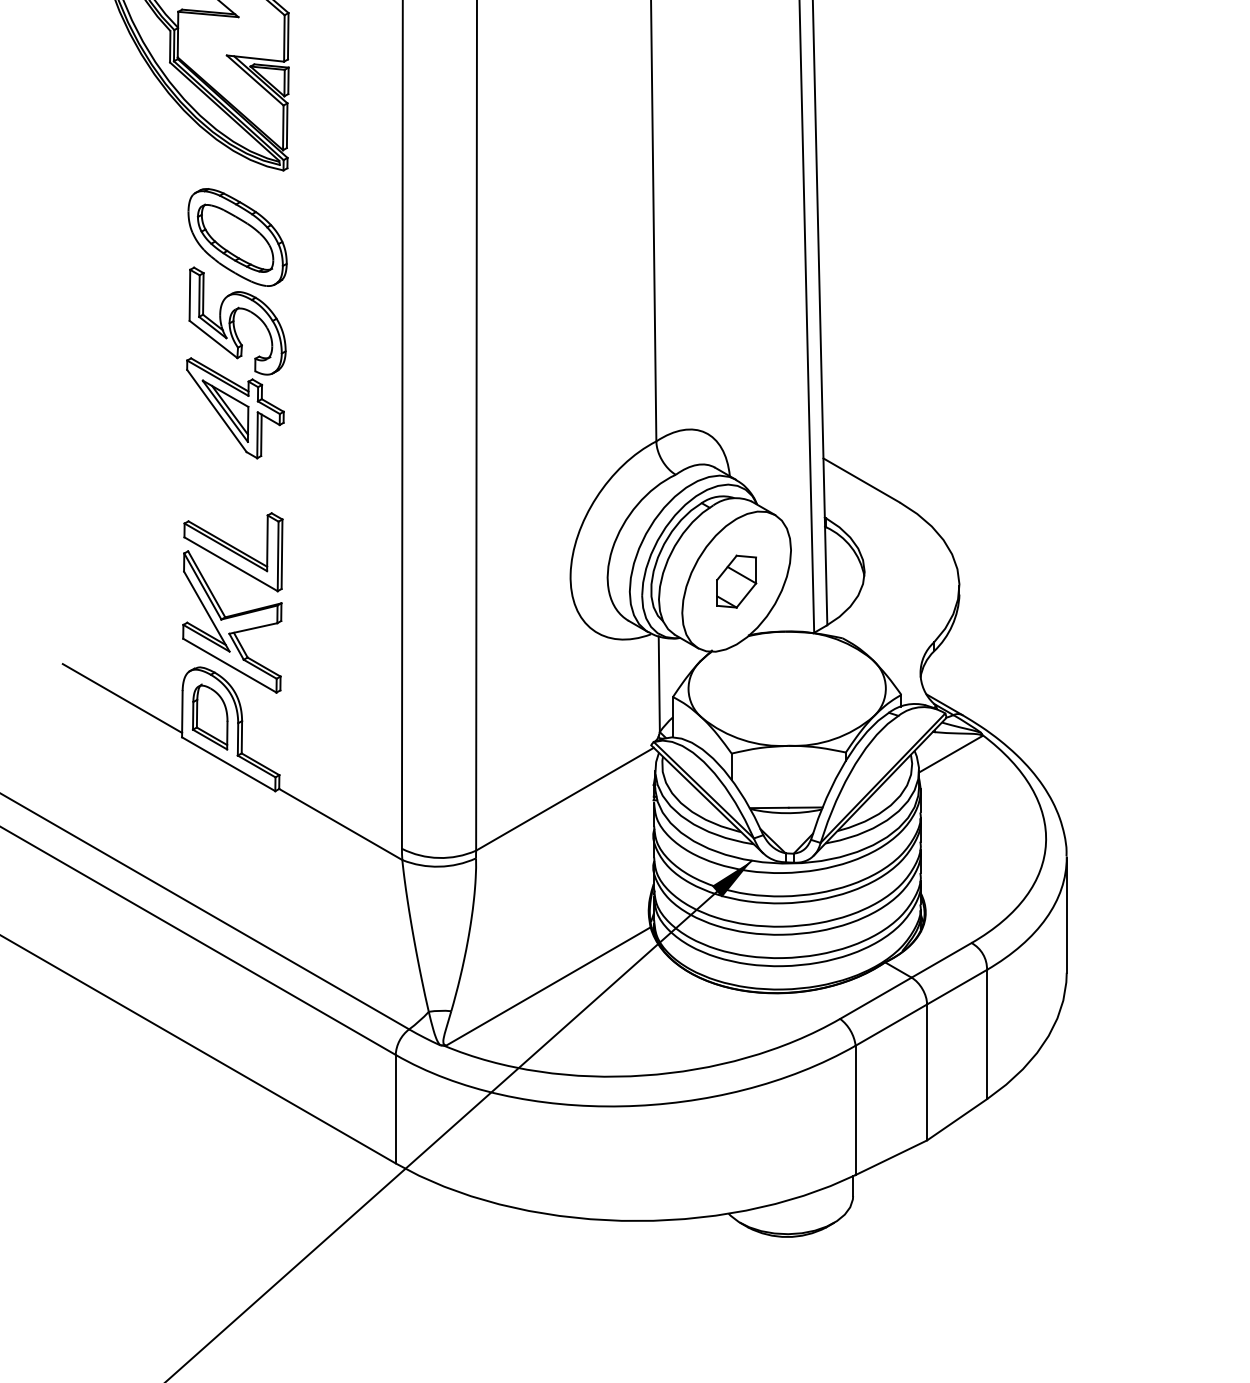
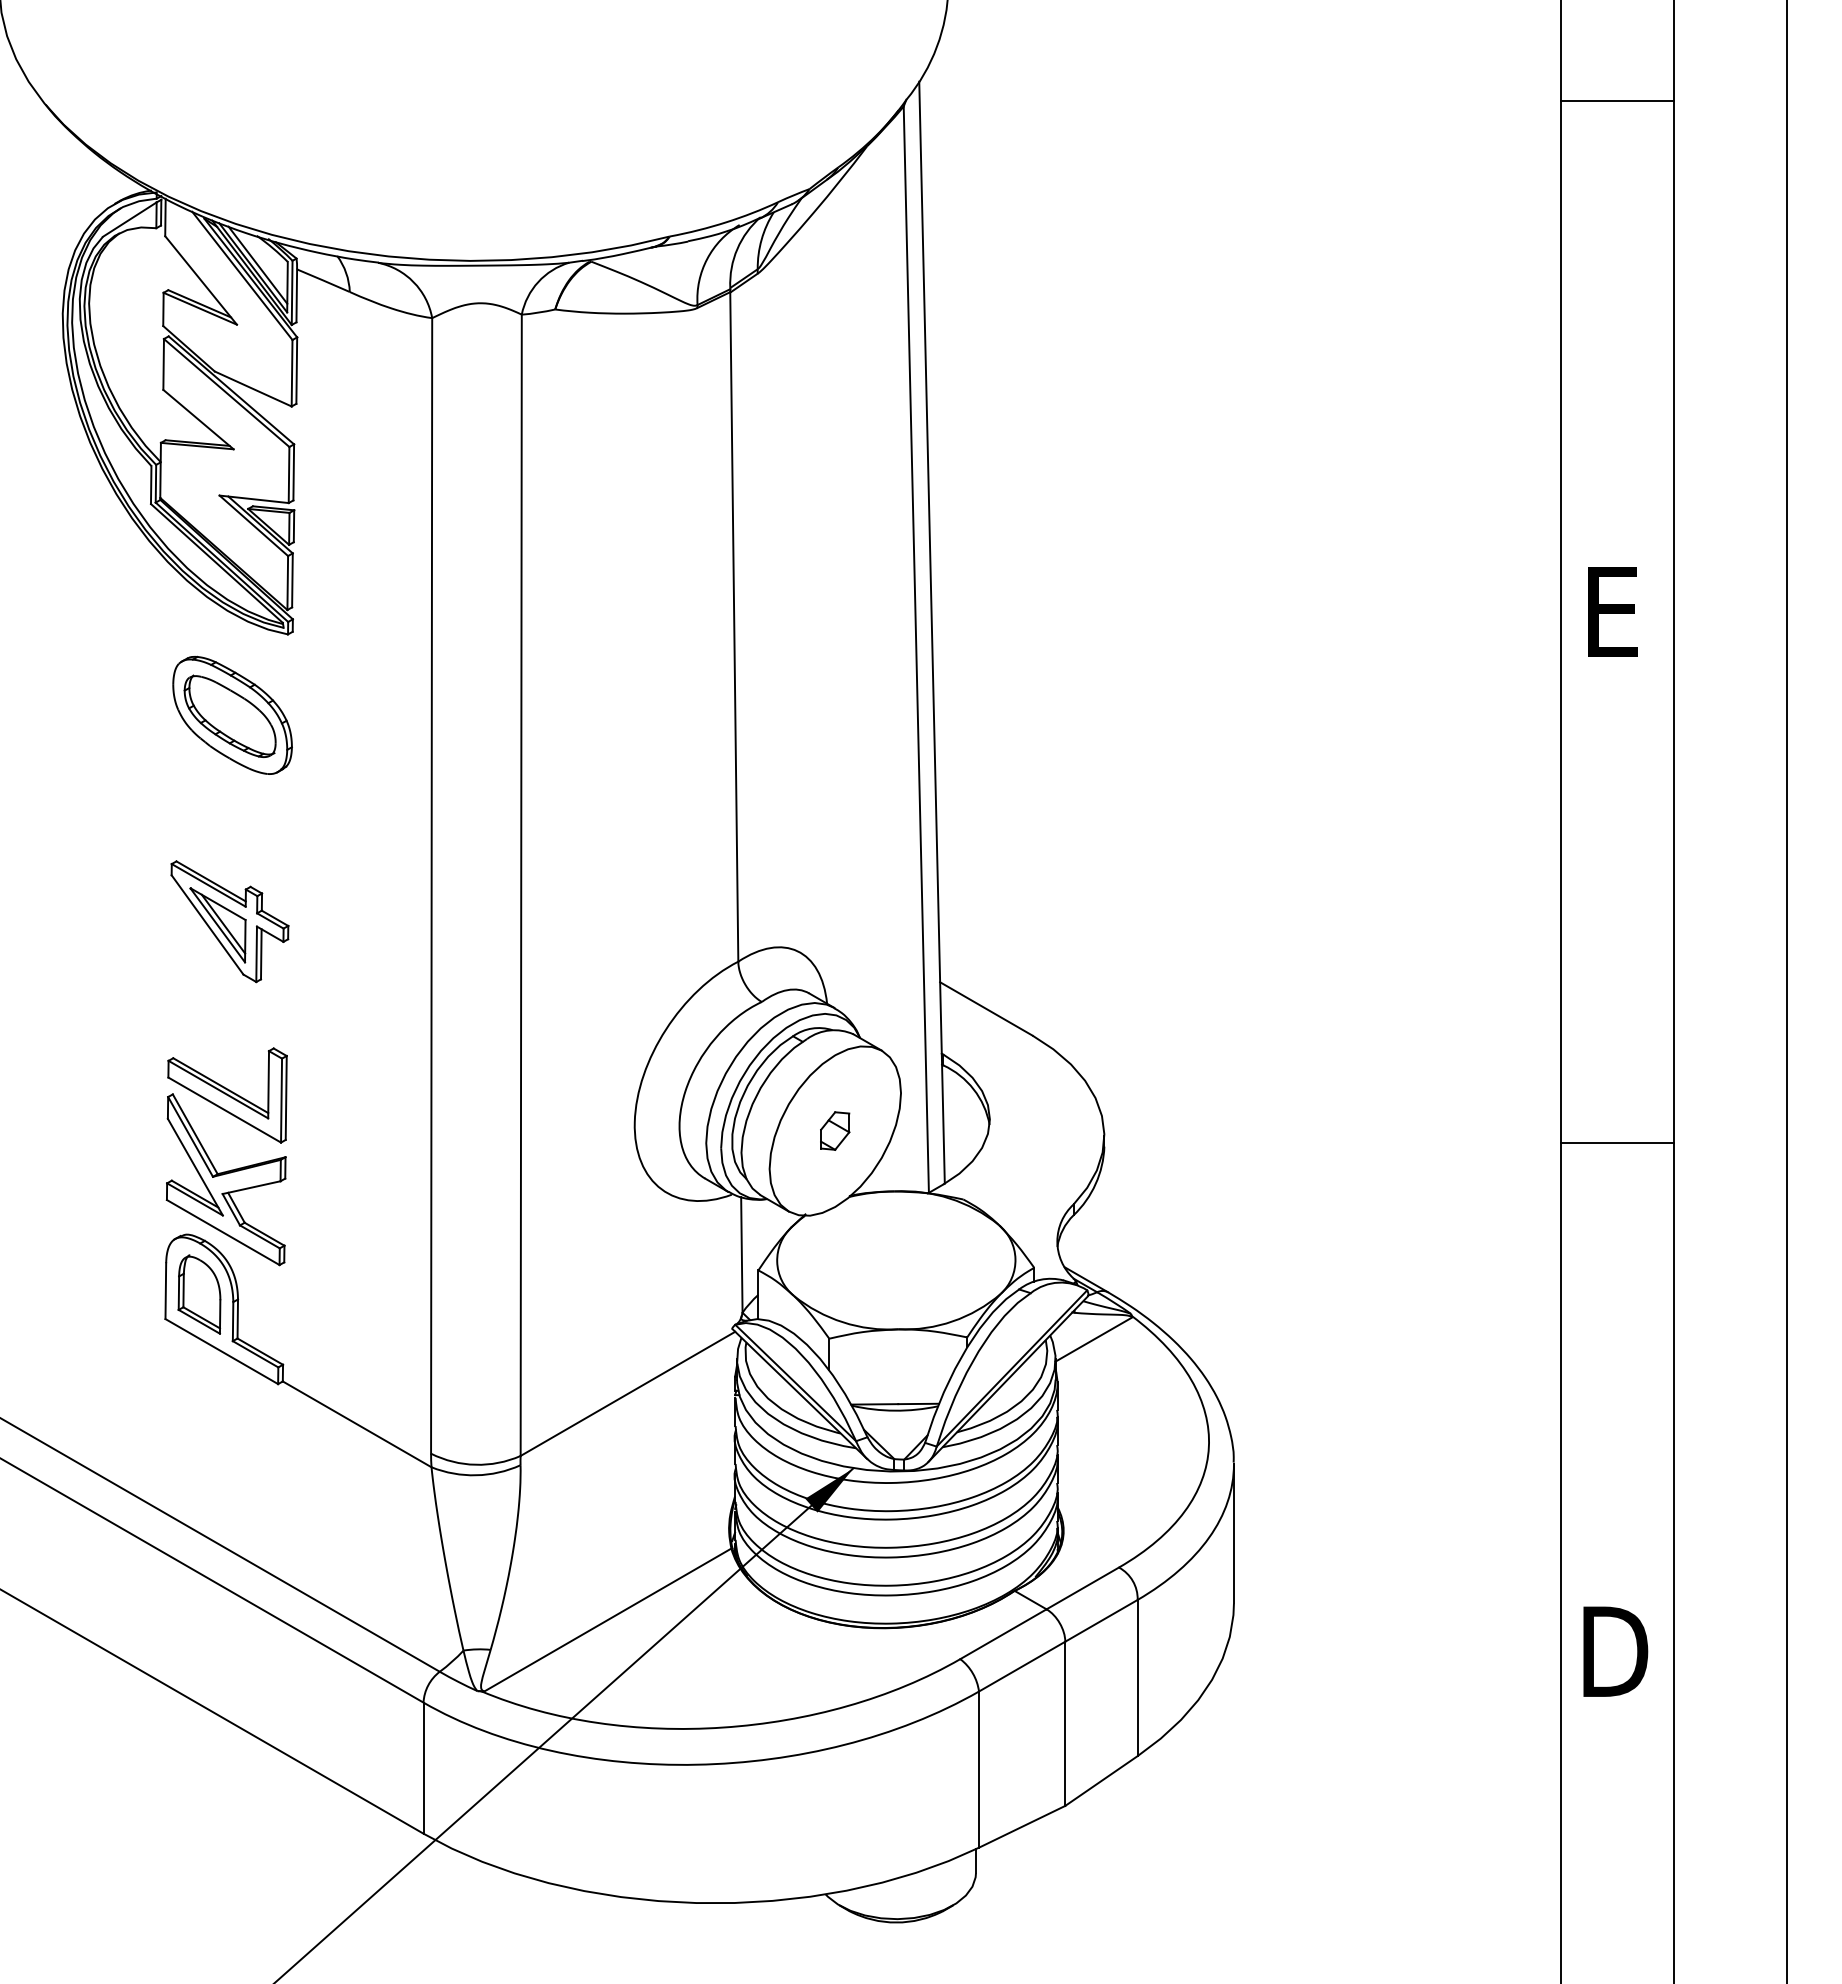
part: (237, 320) -> (232, 815), removed
part: (736, 581) -> (834, 1130), size x0.6
line: (122, 697) -> (93, 1271), removed

